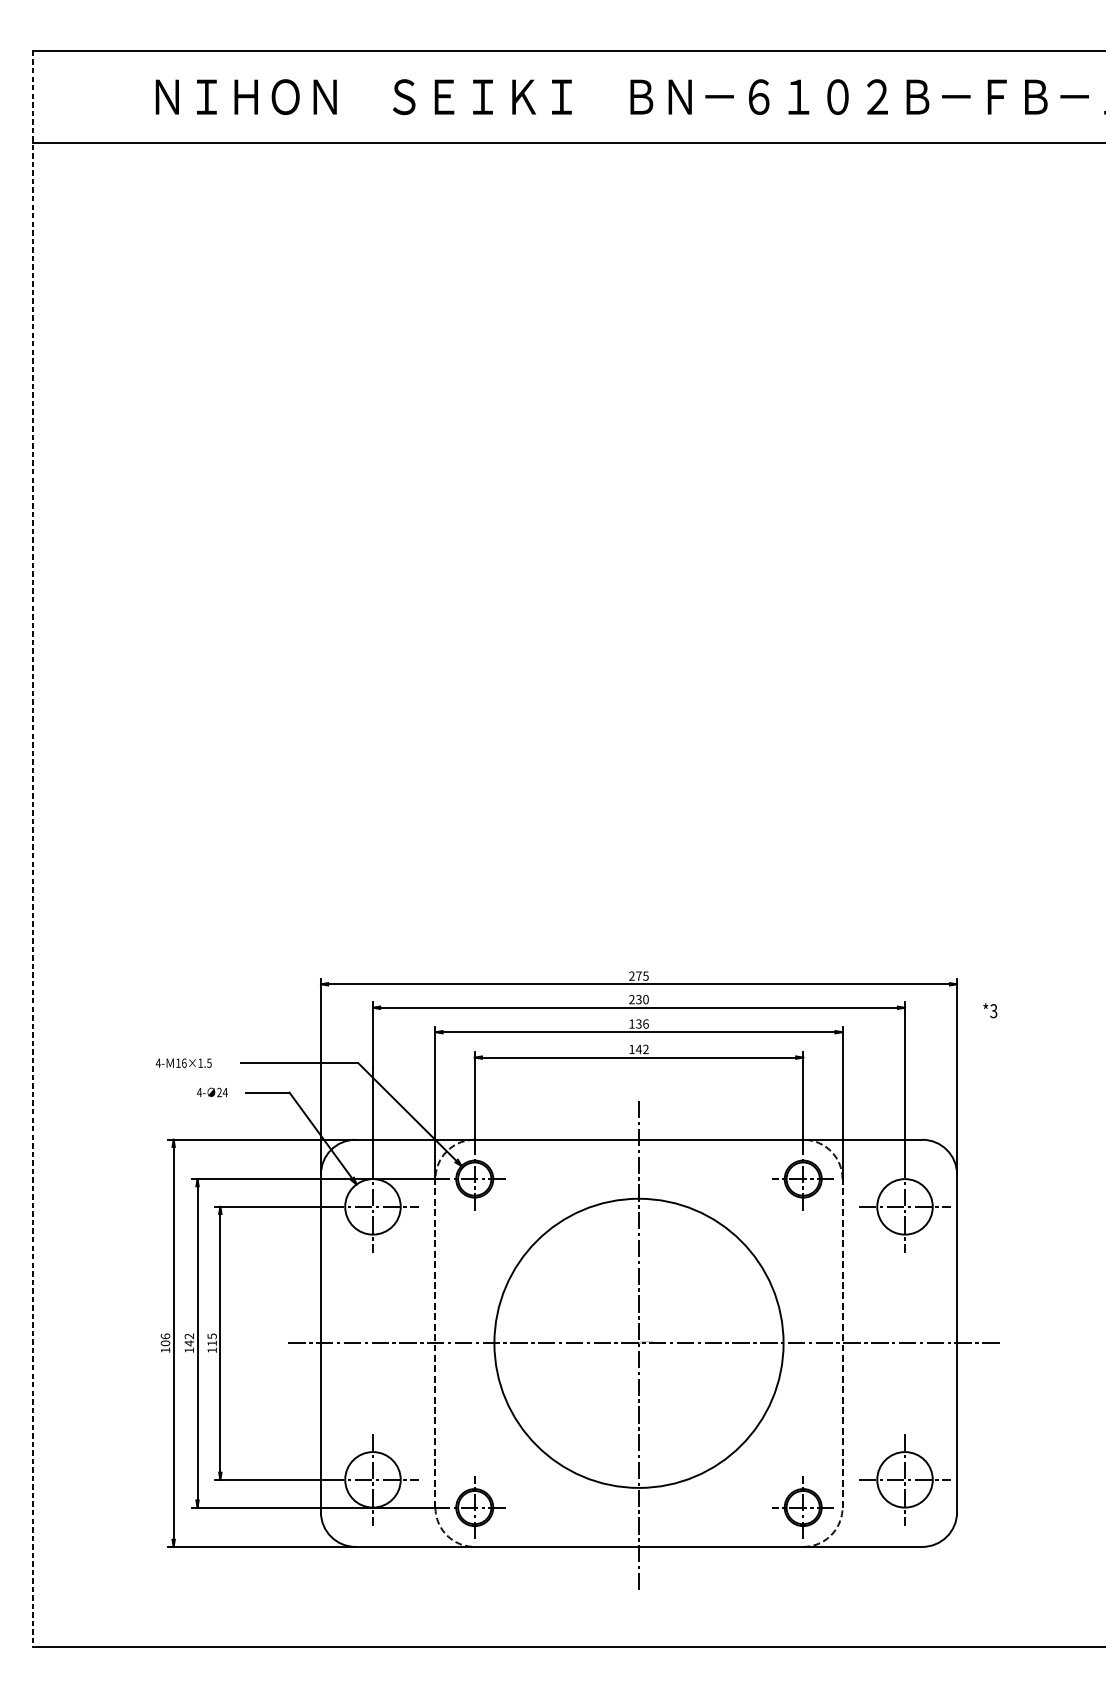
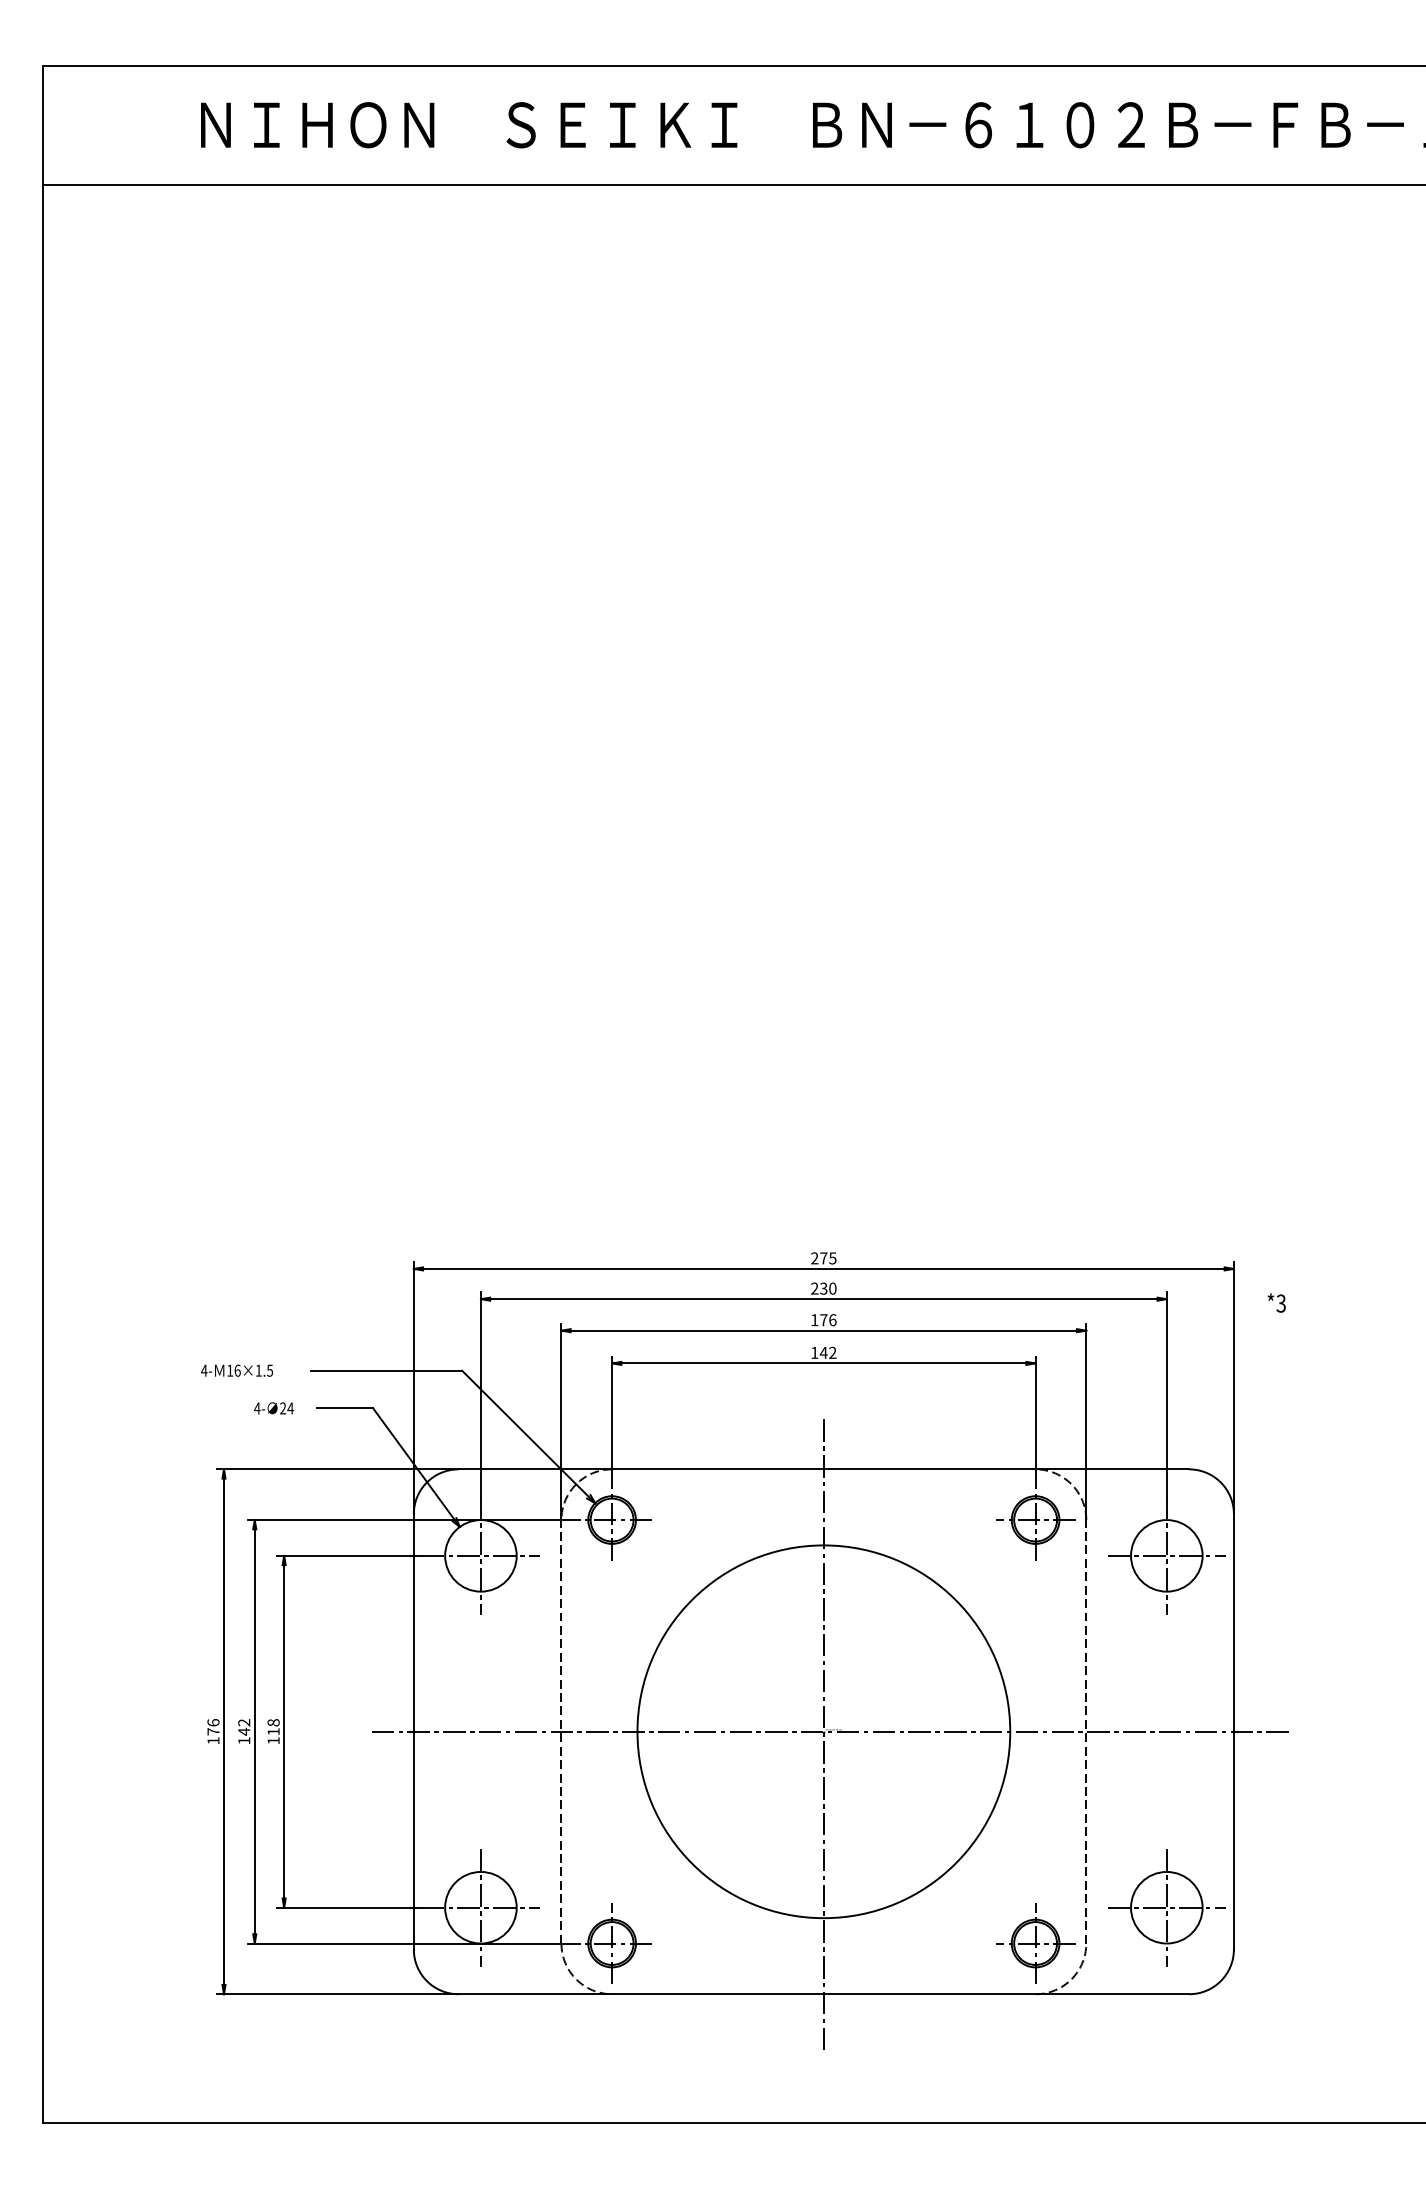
line: (32, 849) -> (42, 1094), dashed -> solid
text: (638, 1024) -> (823, 1320), 136 -> 176
text: (212, 1336) -> (273, 1722), 115 -> 118
text: (165, 1343) -> (213, 1731), 106 -> 176

